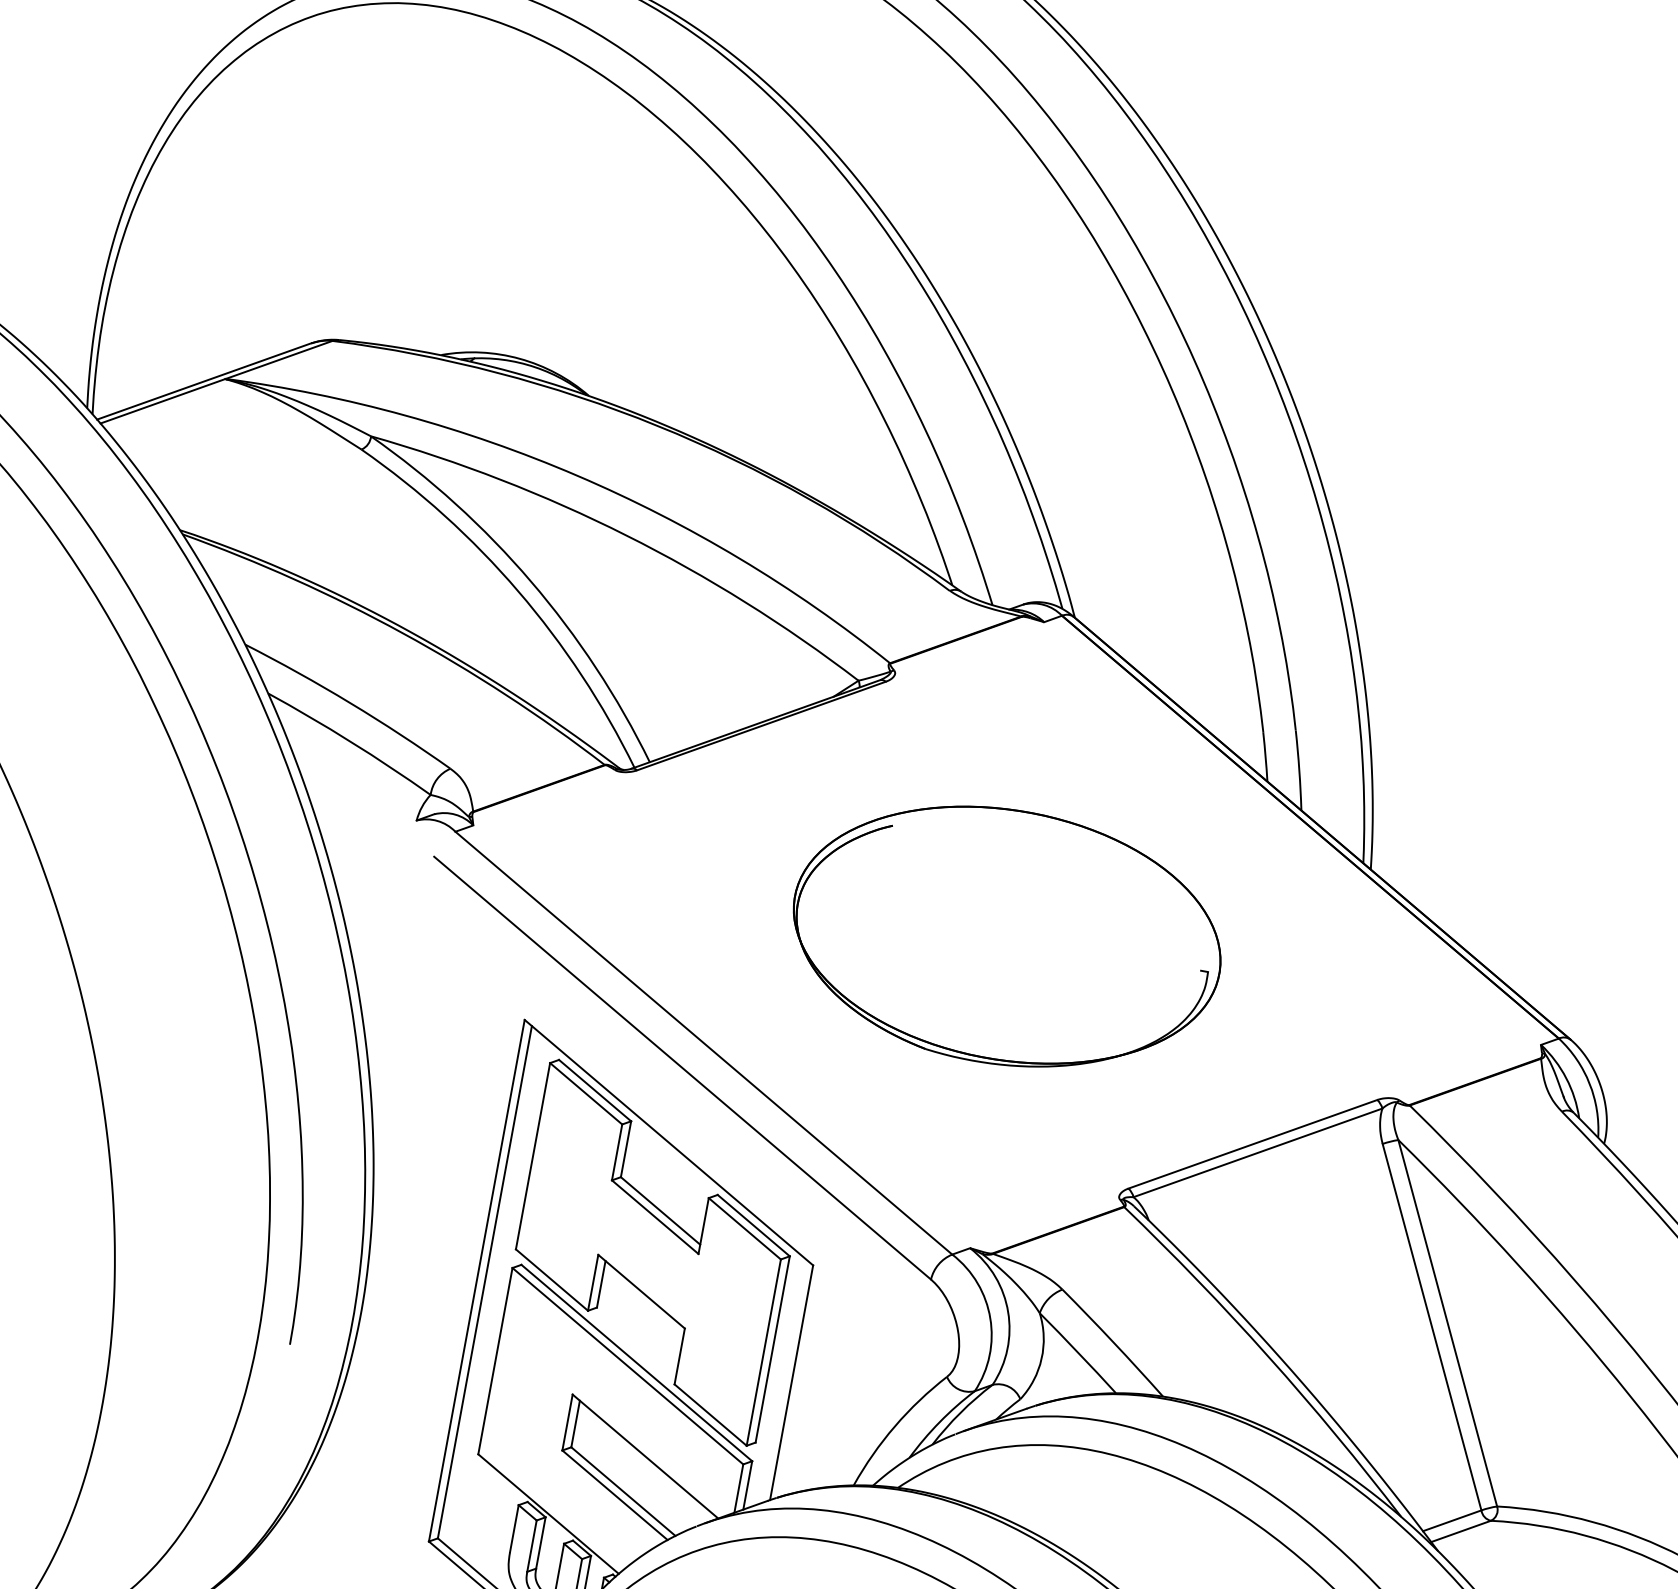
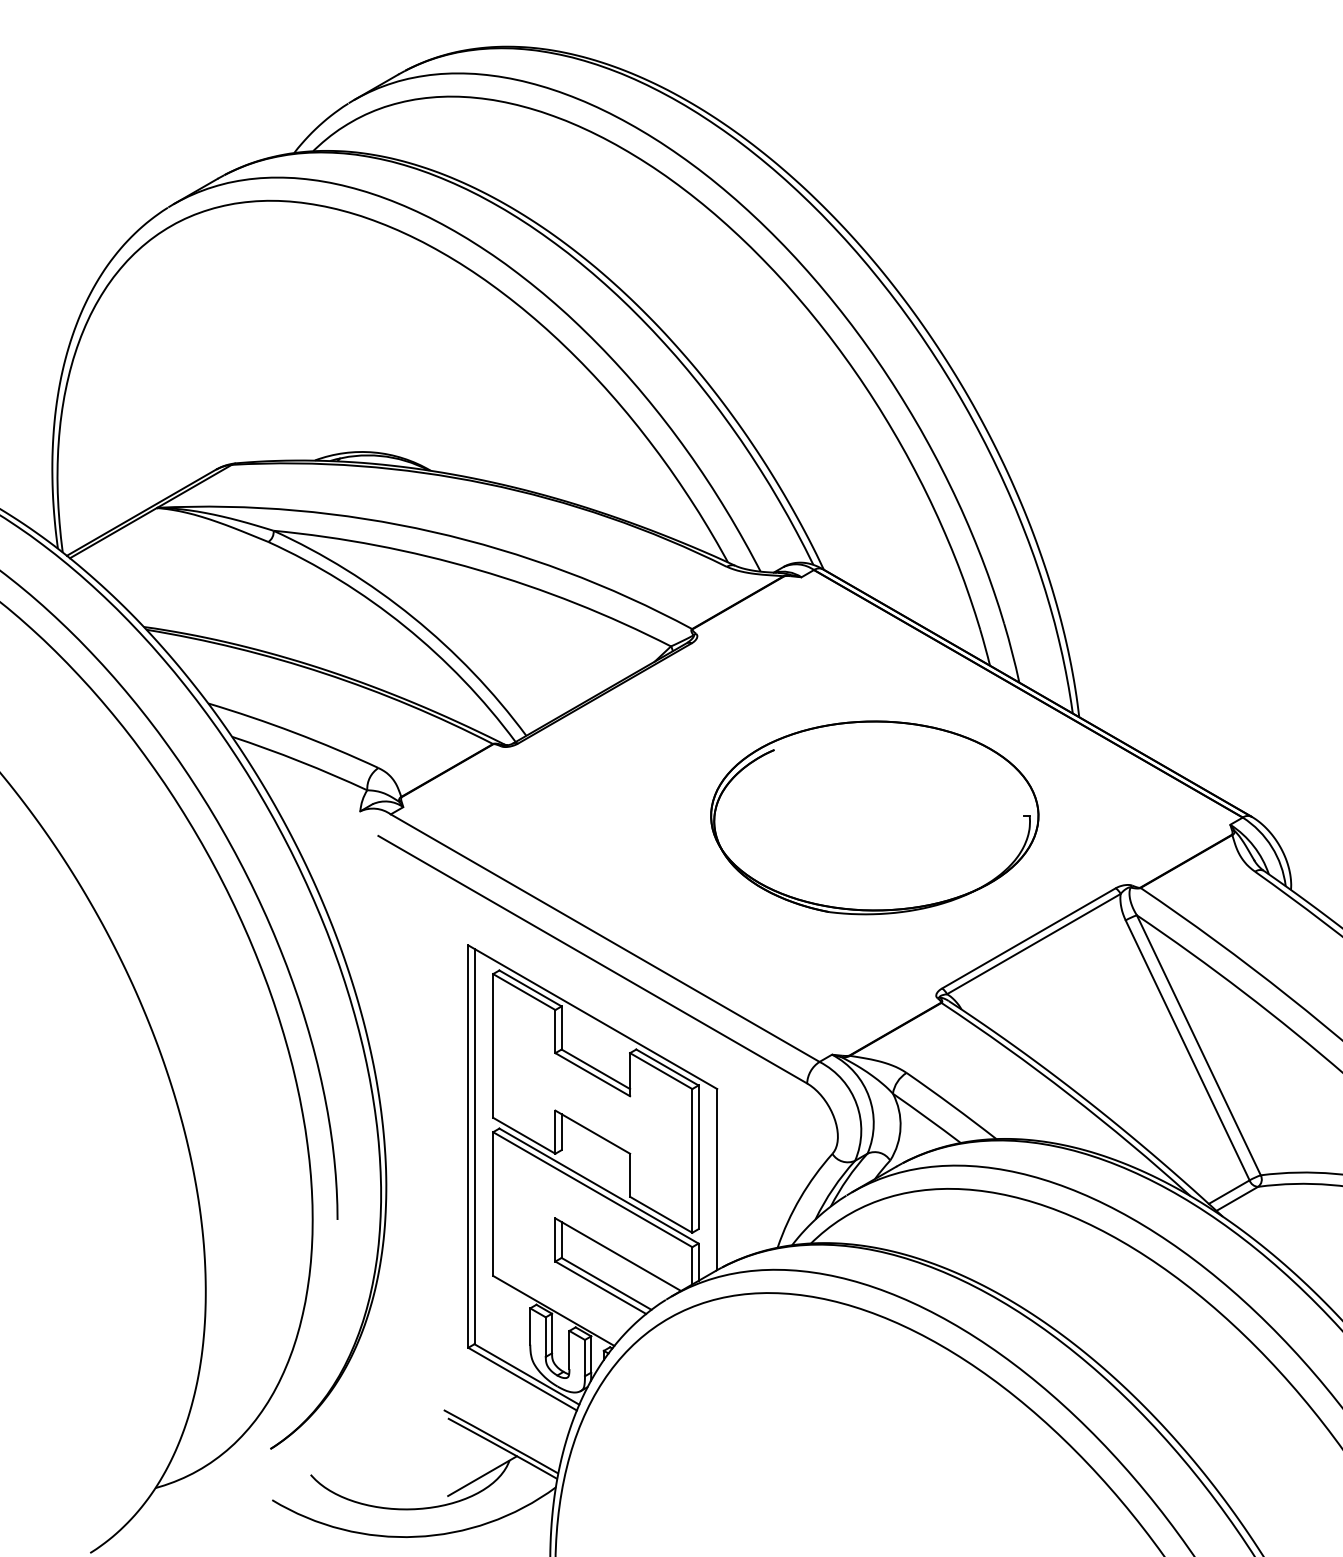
part: (1006, 937) -> (874, 817), moved

